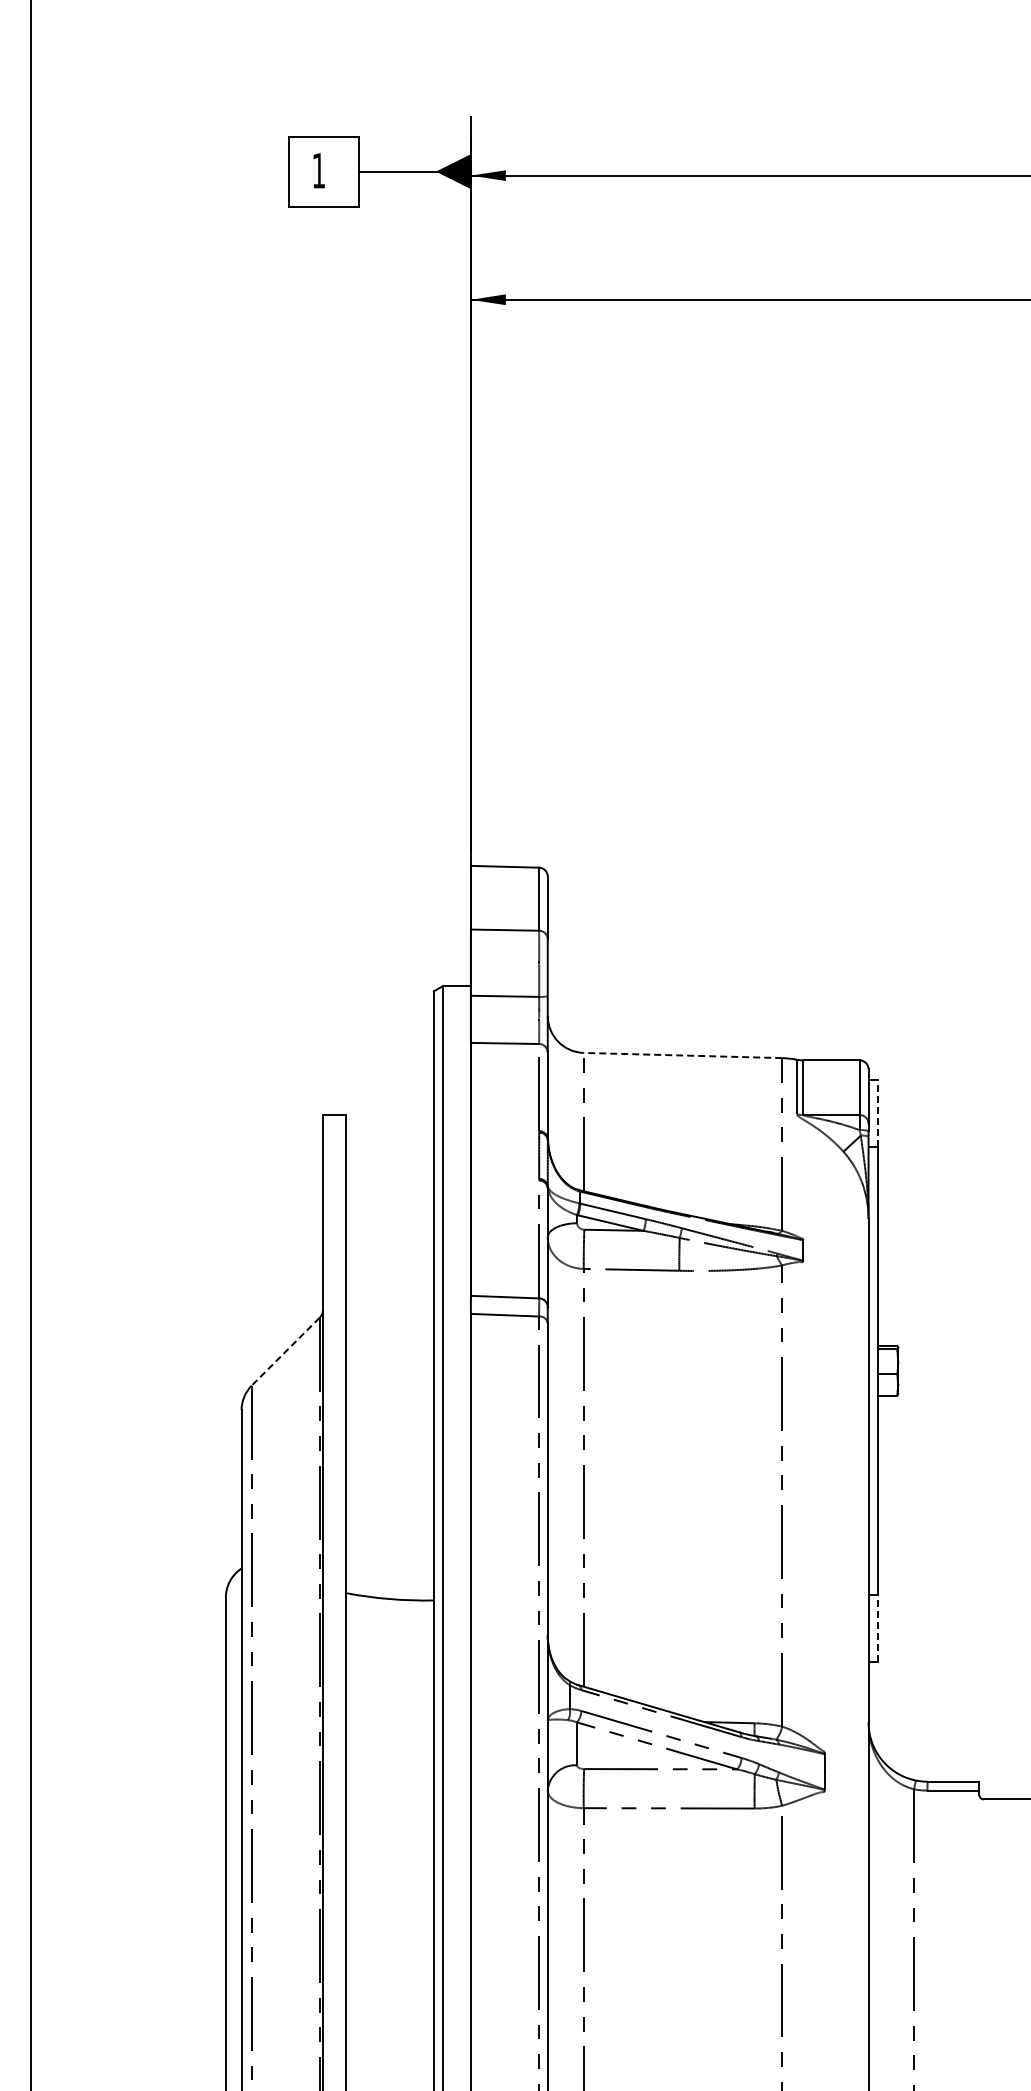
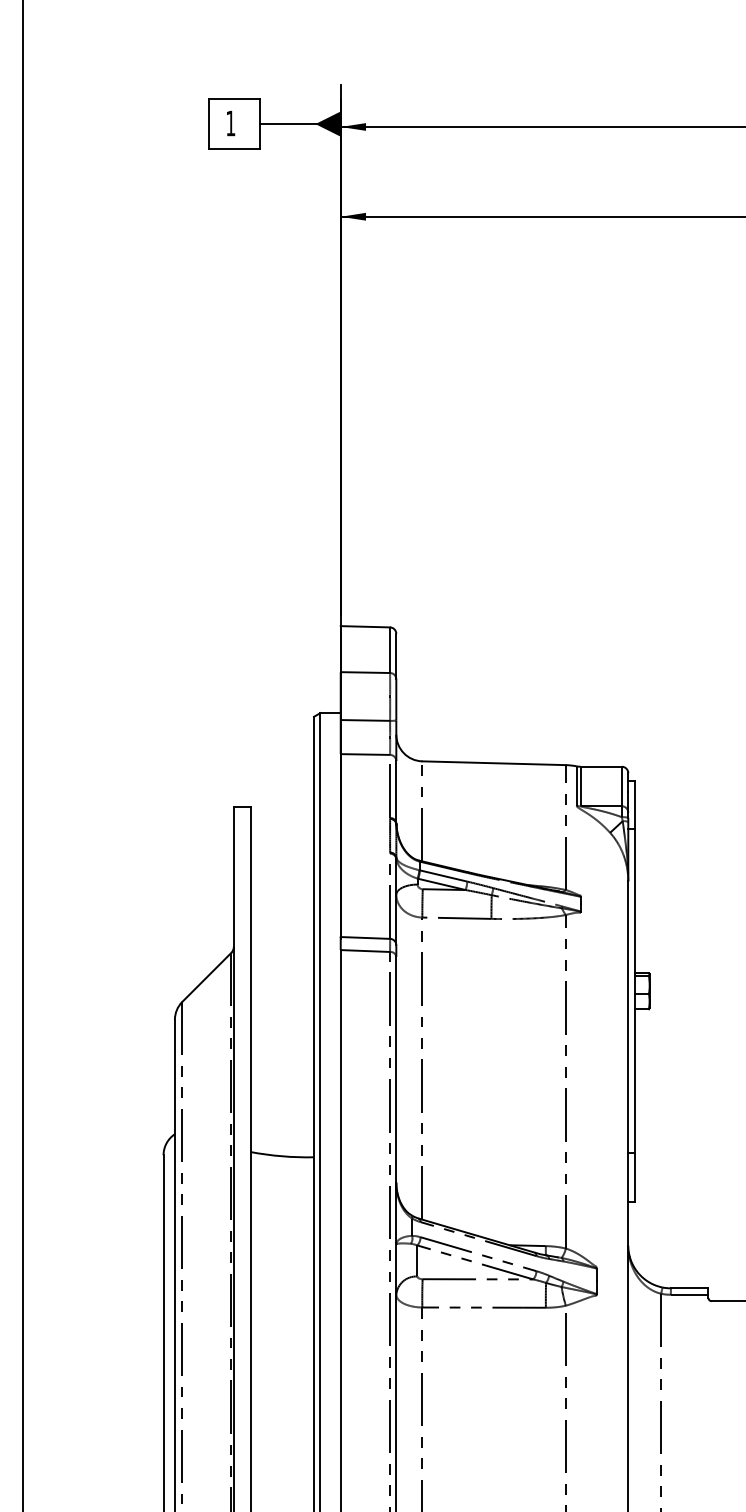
line: (682, 1055) -> (493, 763), dashed -> solid
line: (877, 1112) -> (634, 804), dashed -> solid
line: (285, 1351) -> (206, 977), dashed -> solid
line: (877, 1627) -> (634, 1176), dashed -> solid

